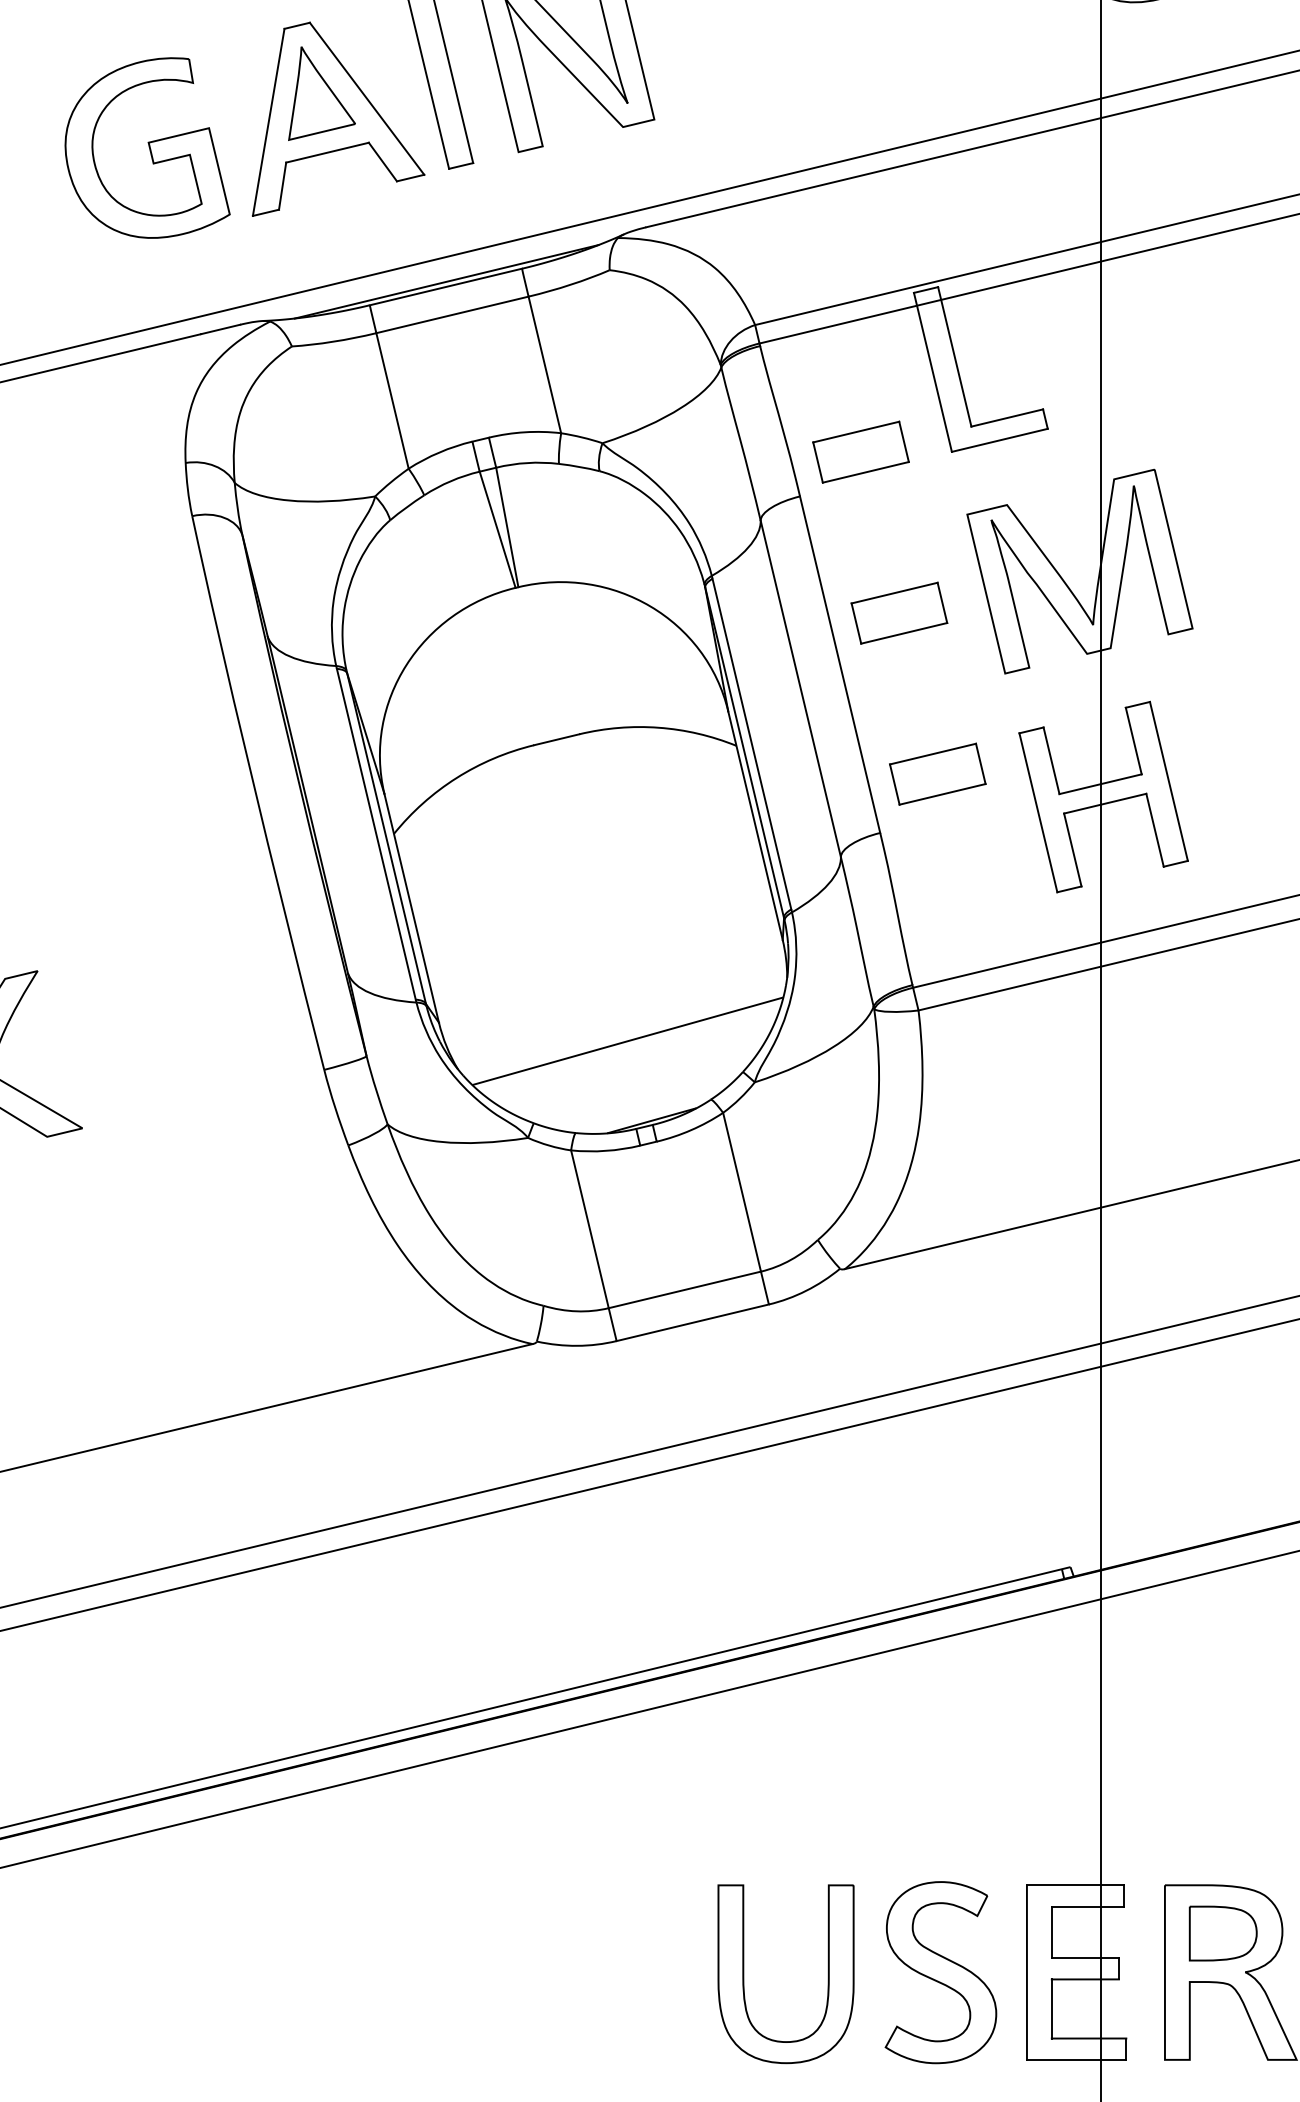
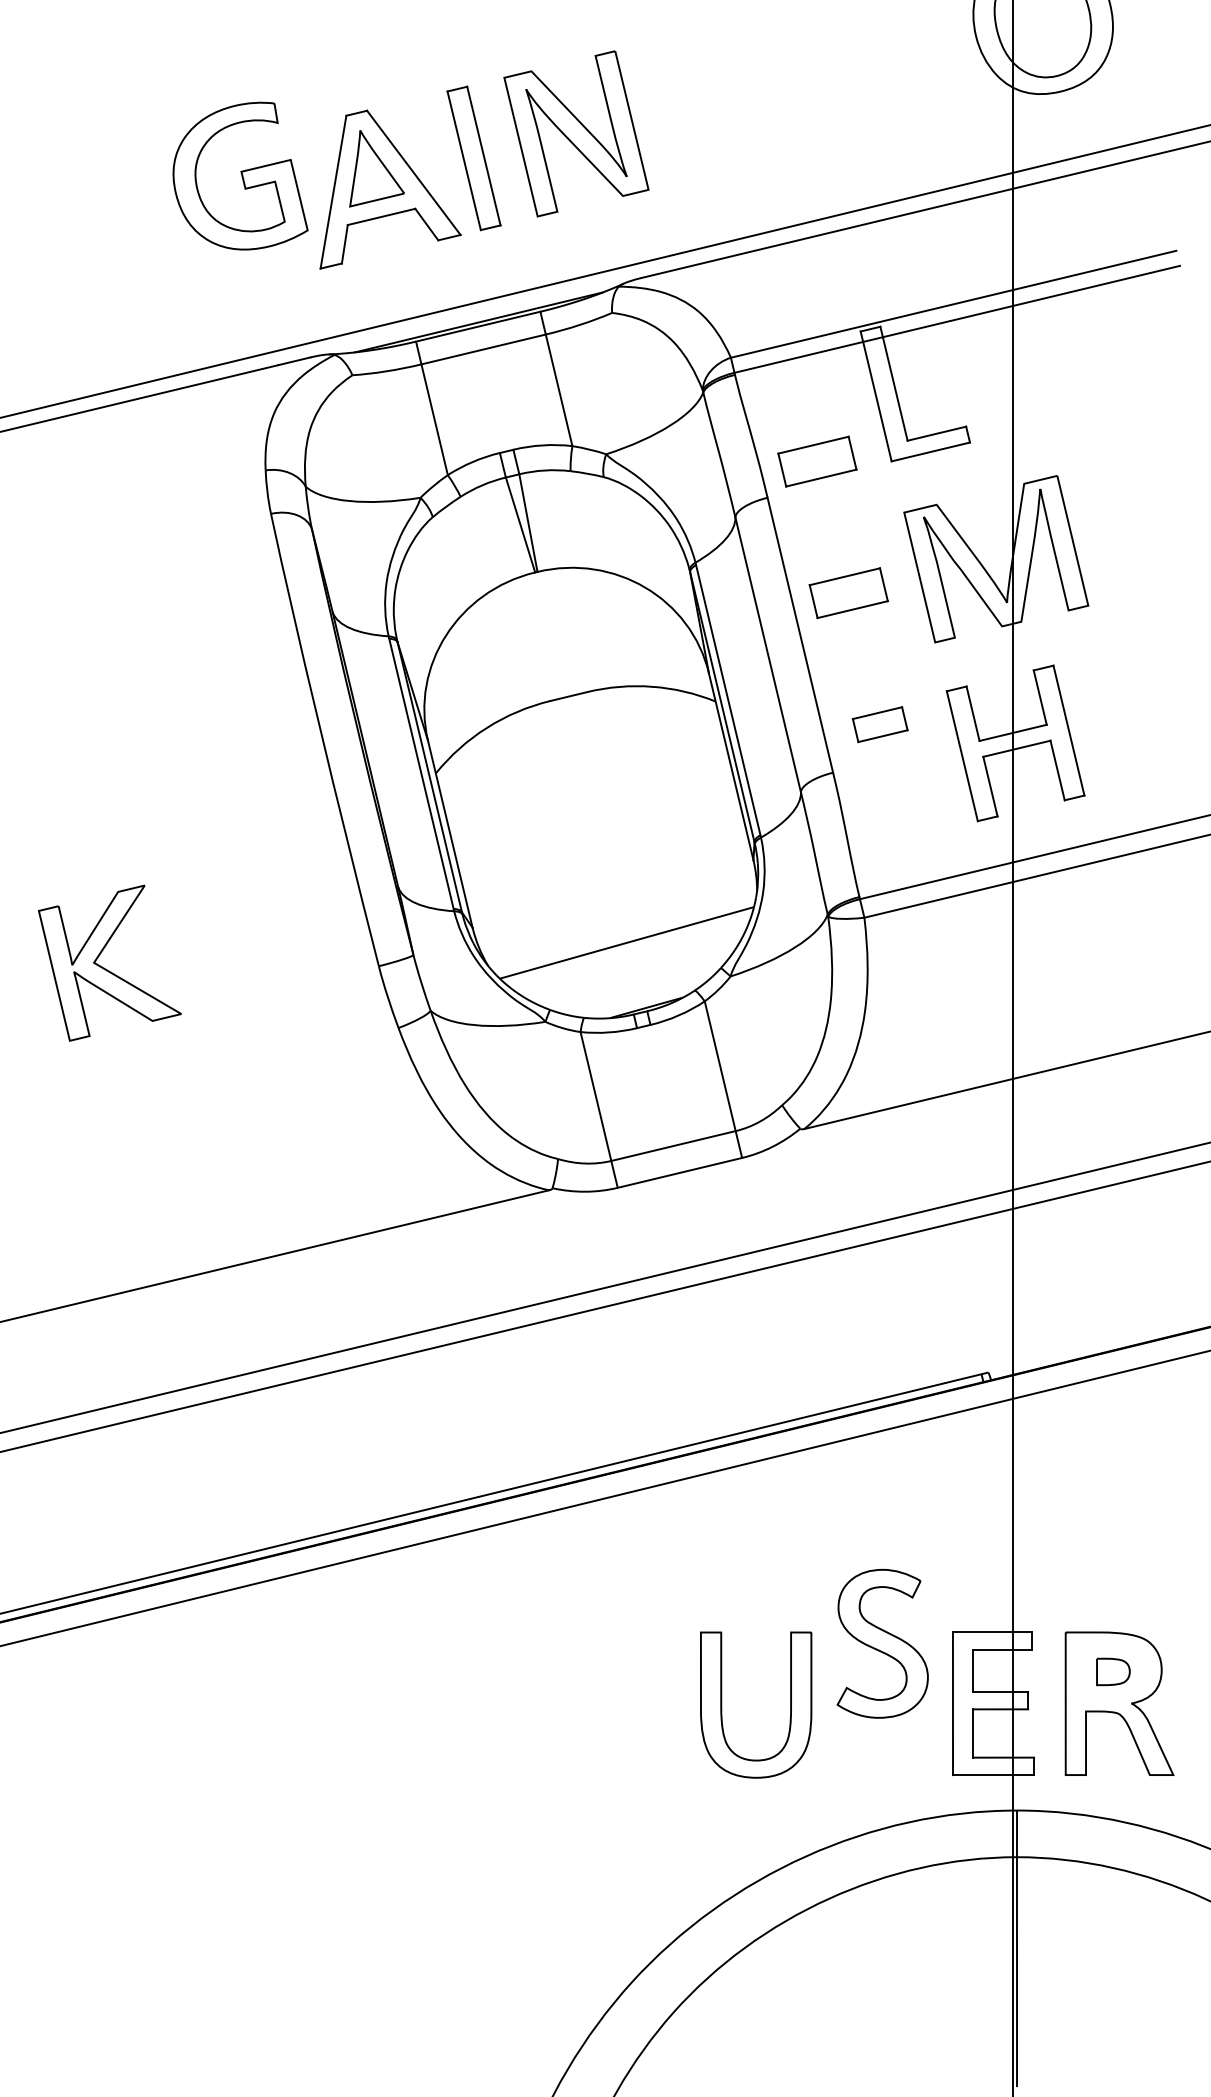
part: (147, 147) -> (240, 175), moved
part: (938, 773) -> (880, 724), size x0.7
part: (1223, 1933) -> (1113, 1671), size x0.6
part: (940, 1972) -> (882, 1643), moved

